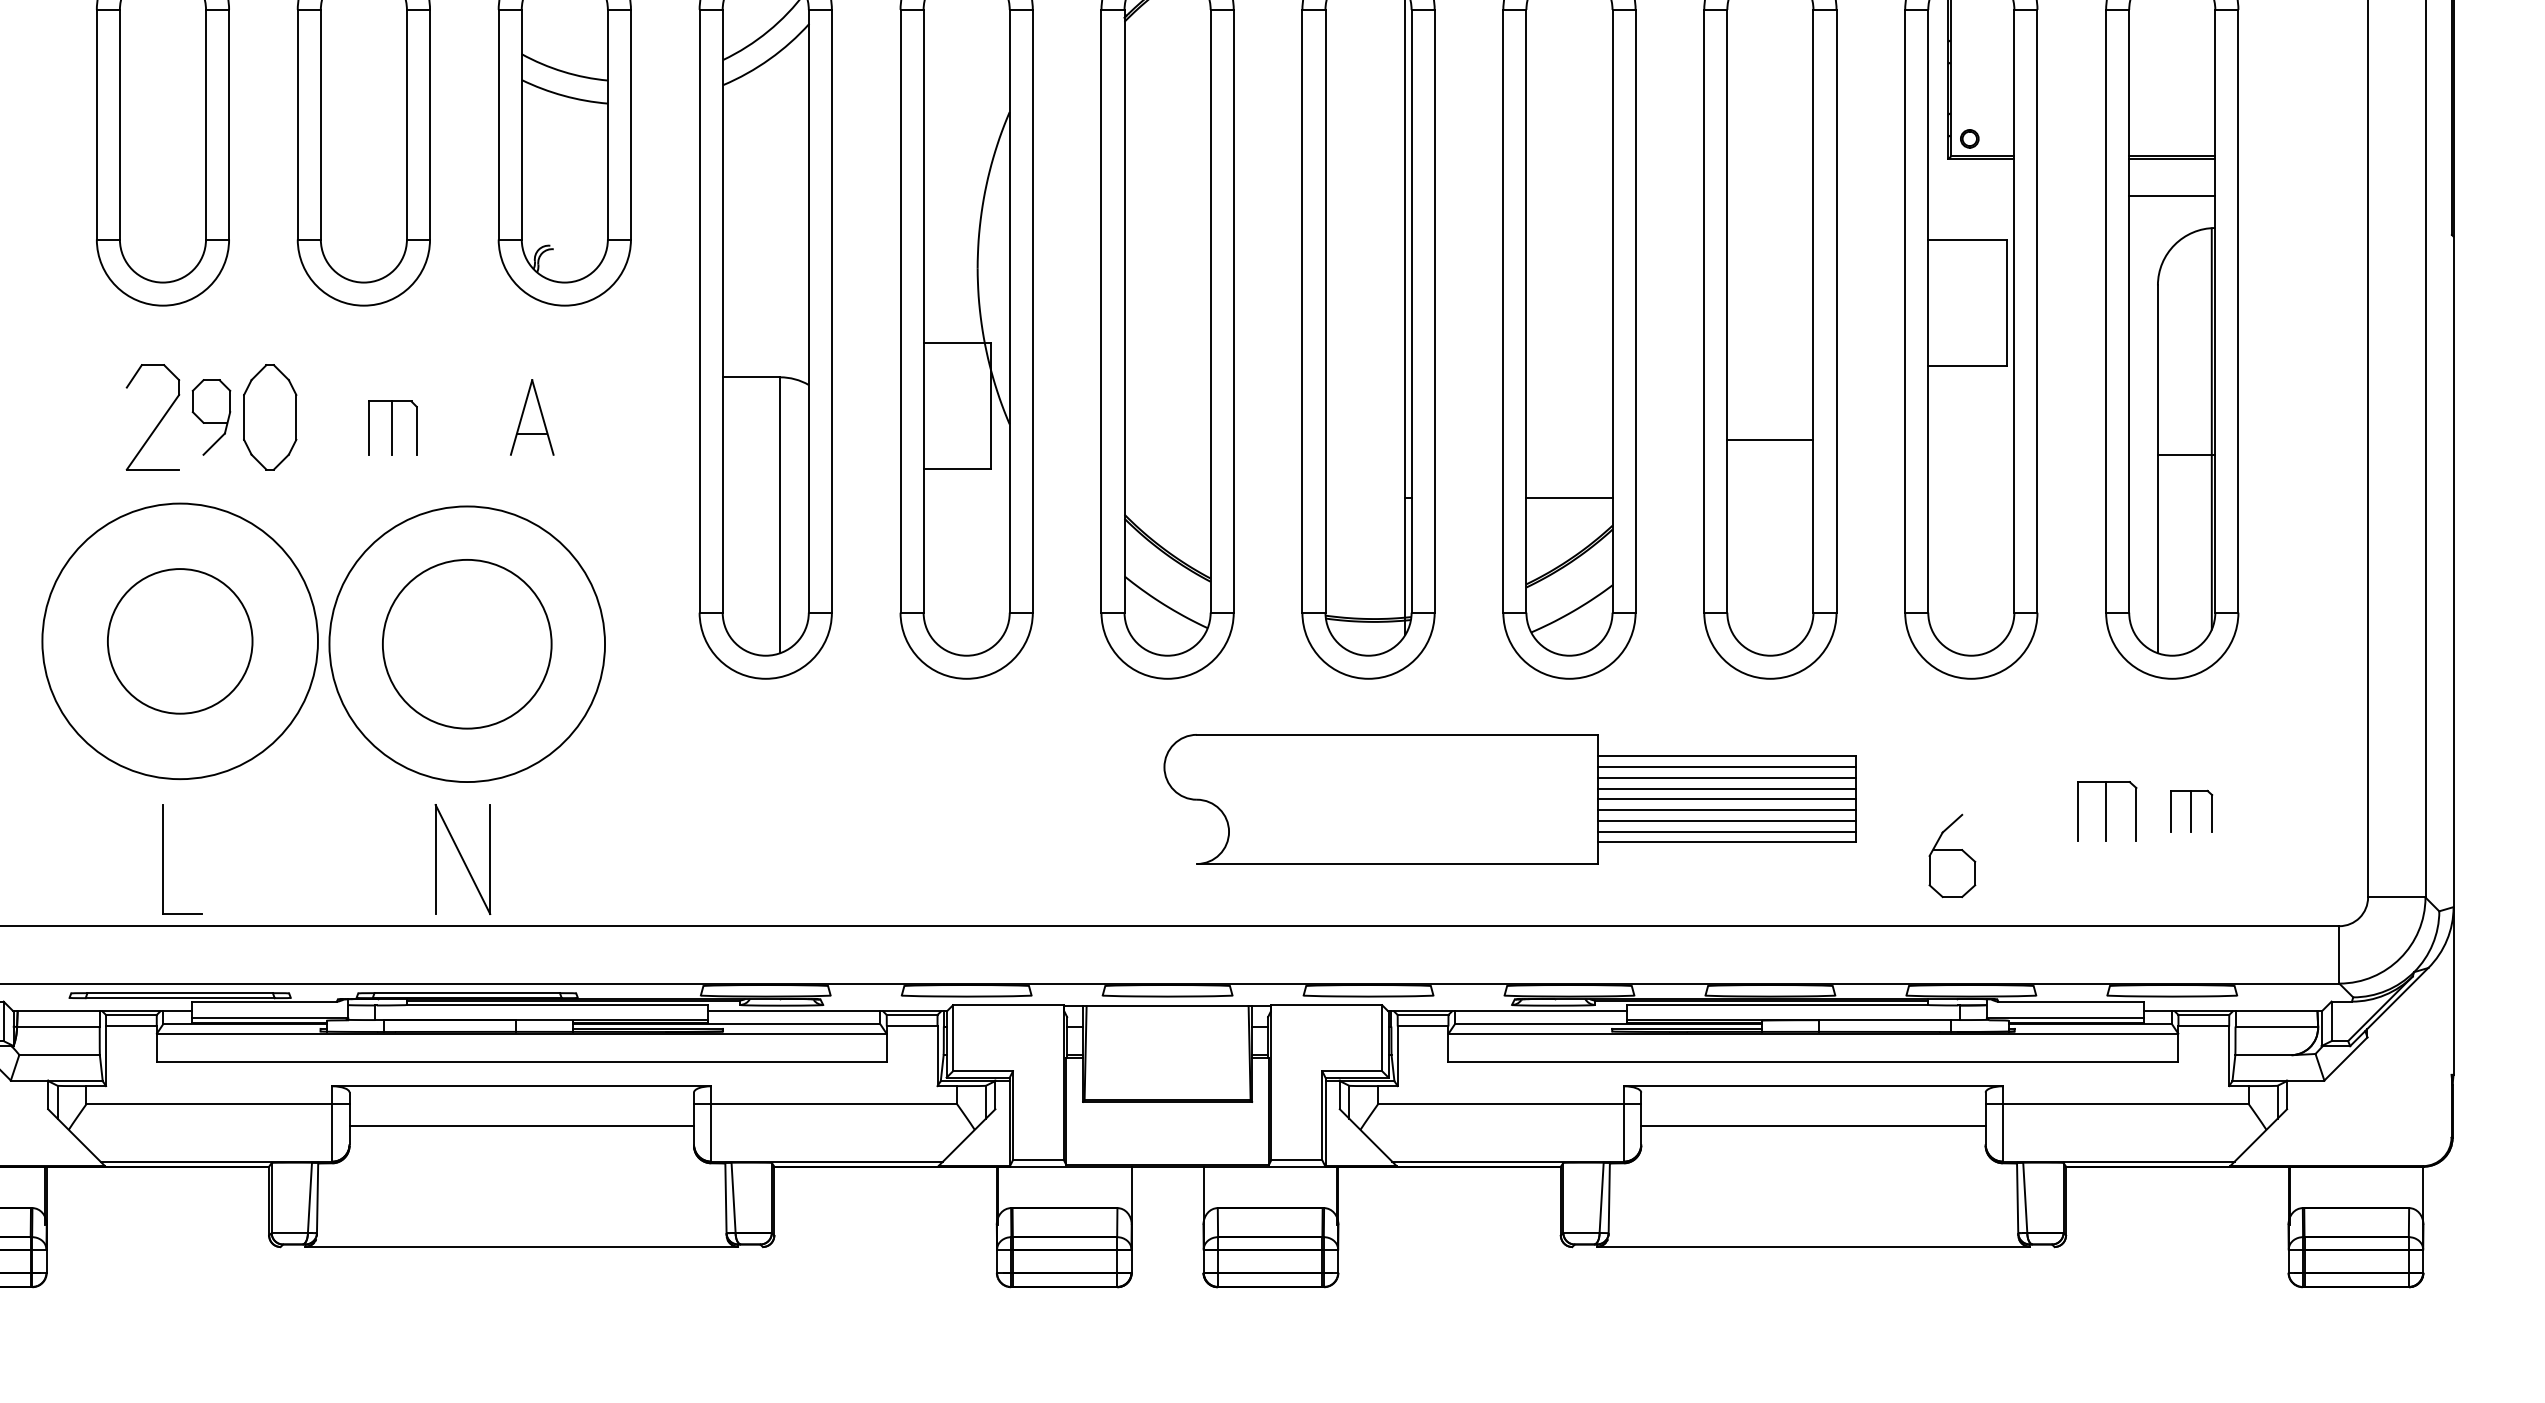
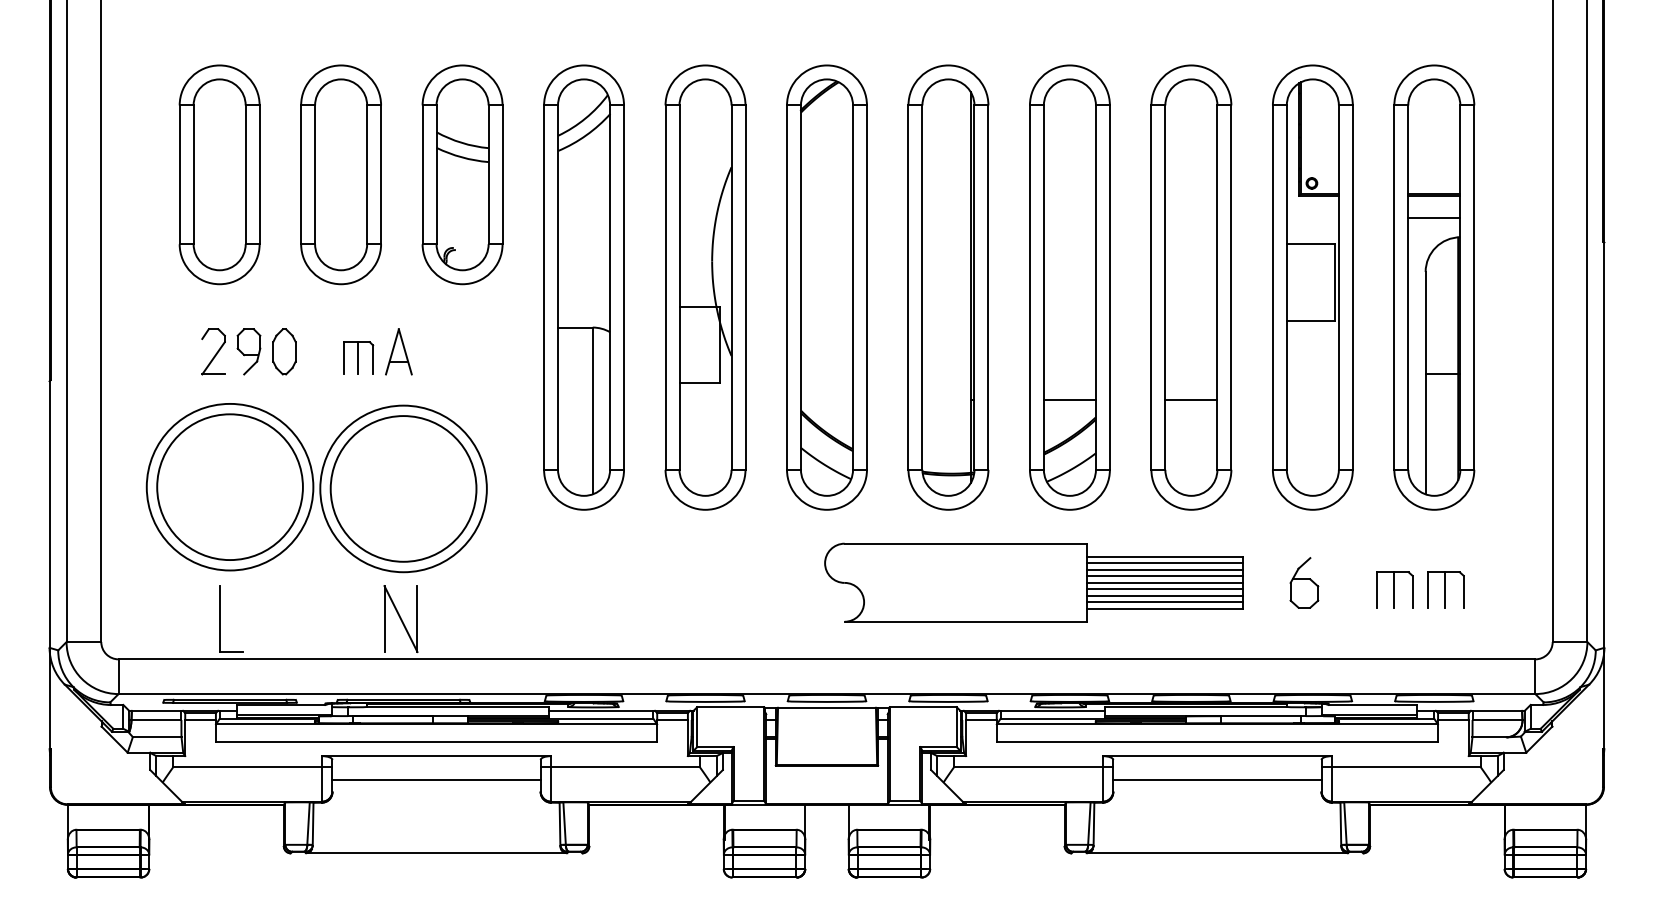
part: (152, 416) -> (213, 351), size x0.71
part: (270, 416) -> (284, 351), size x0.71
part: (531, 416) -> (398, 351), moved
line: (1770, 440) -> (1191, 400), moved
circle: (179, 641) -> (229, 487), size x1.67
circle: (467, 643) -> (403, 488), size x1.43
part: (2190, 810) -> (1445, 589), size x1.43
part: (1952, 855) -> (1304, 582), moved

